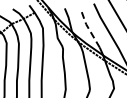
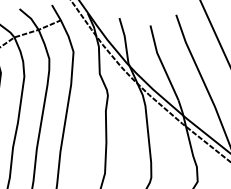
line: (89, 29) -> (162, 63), dashed -> solid

